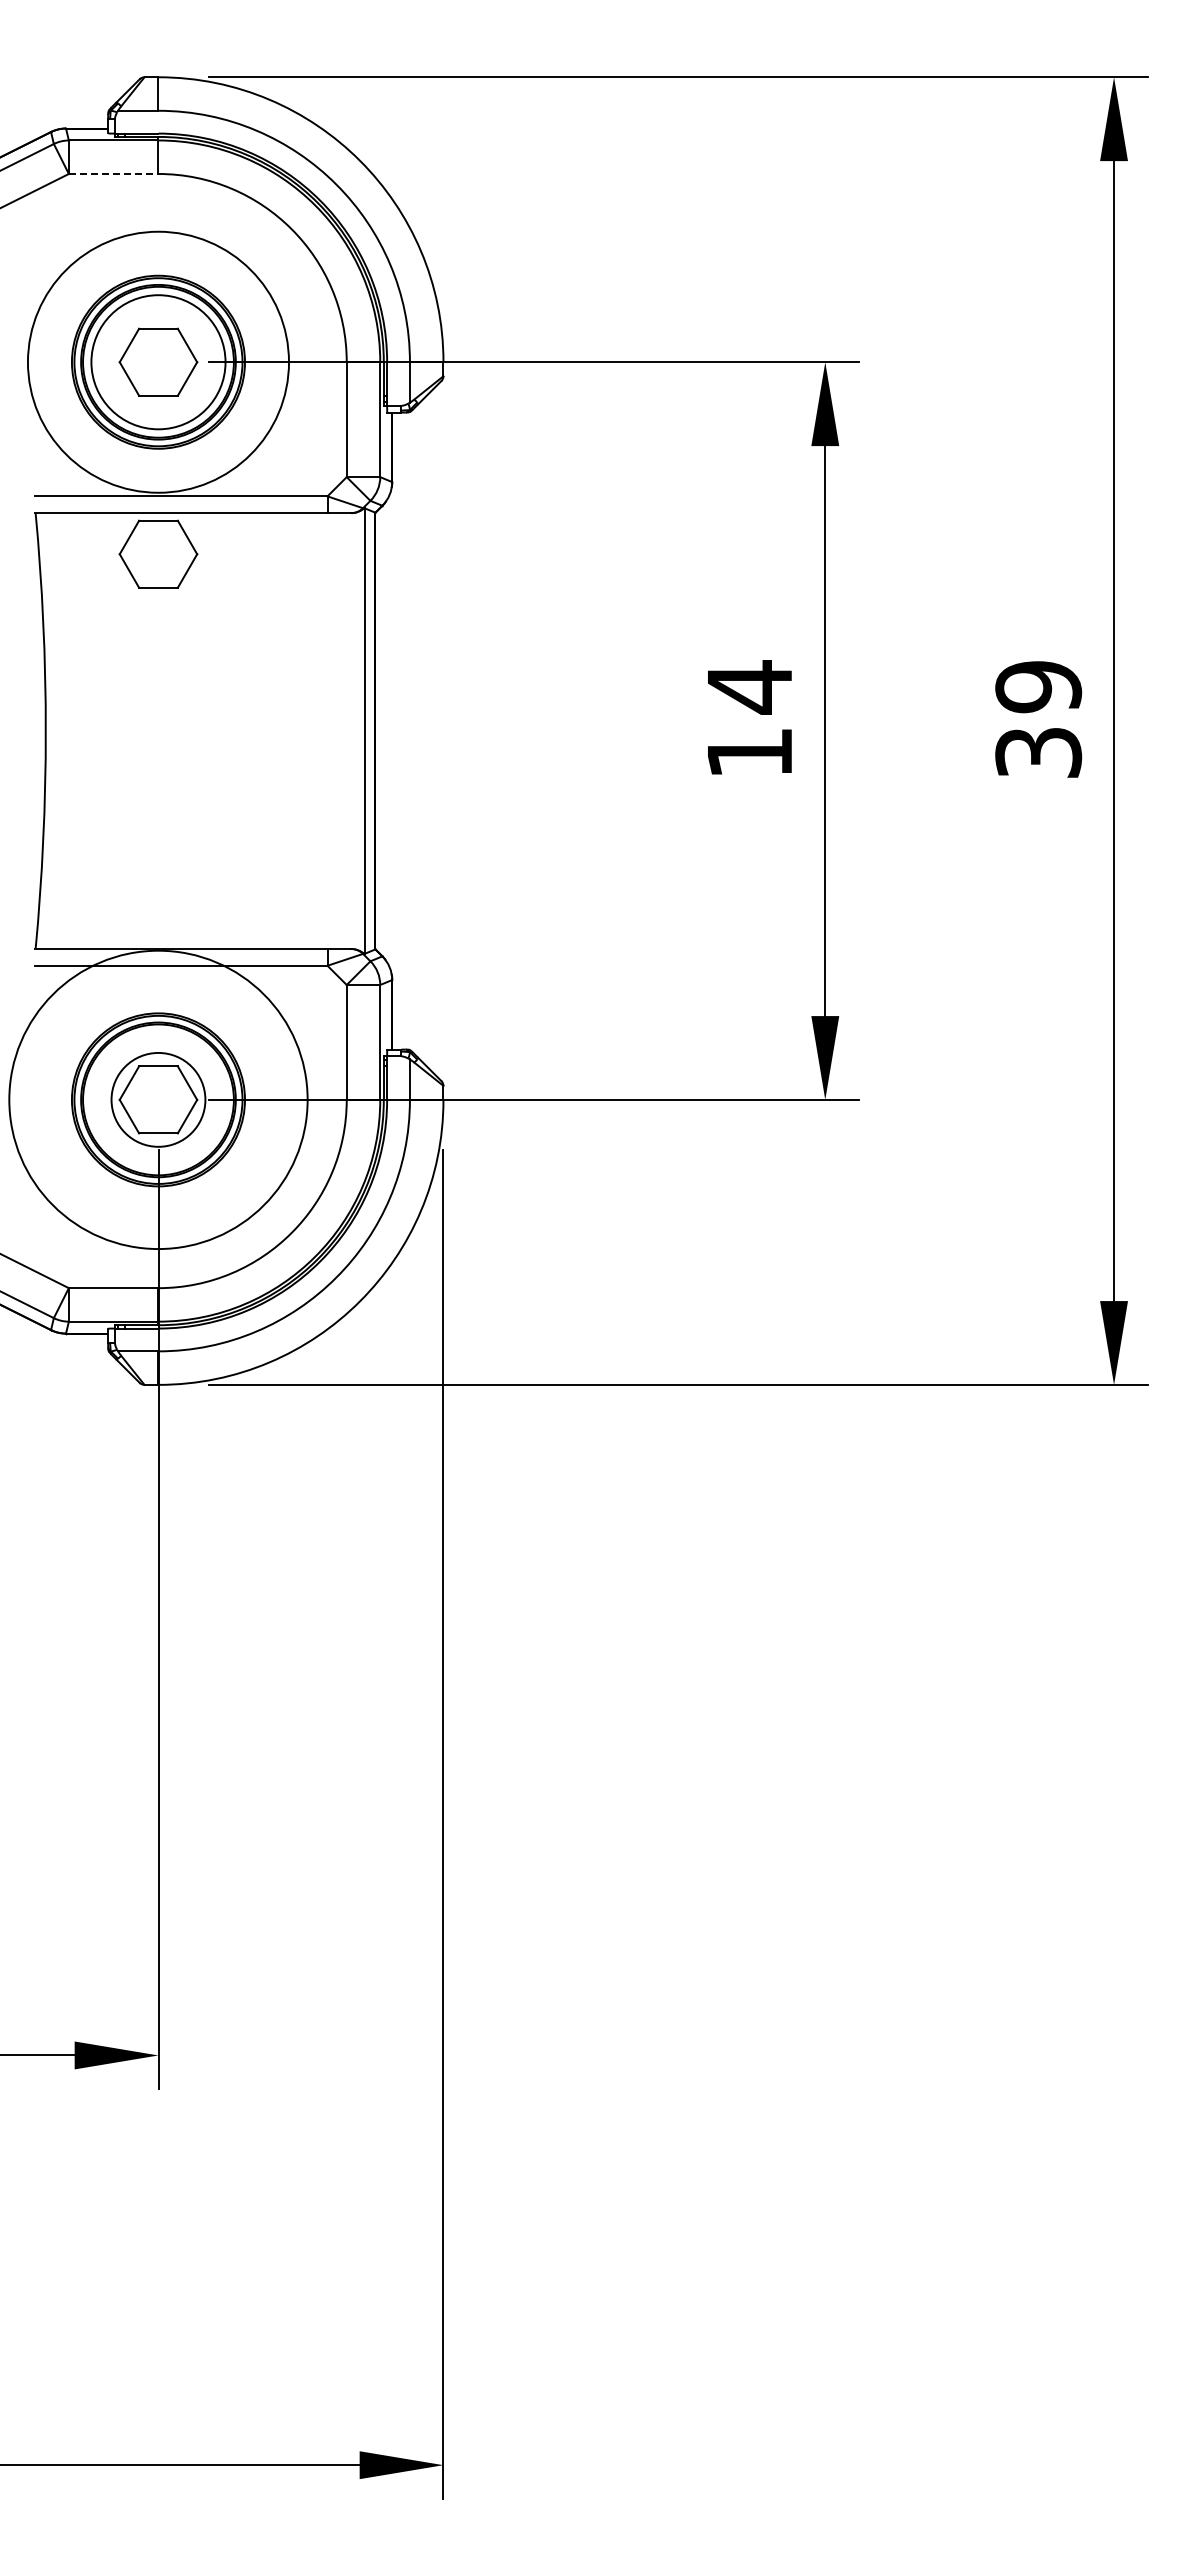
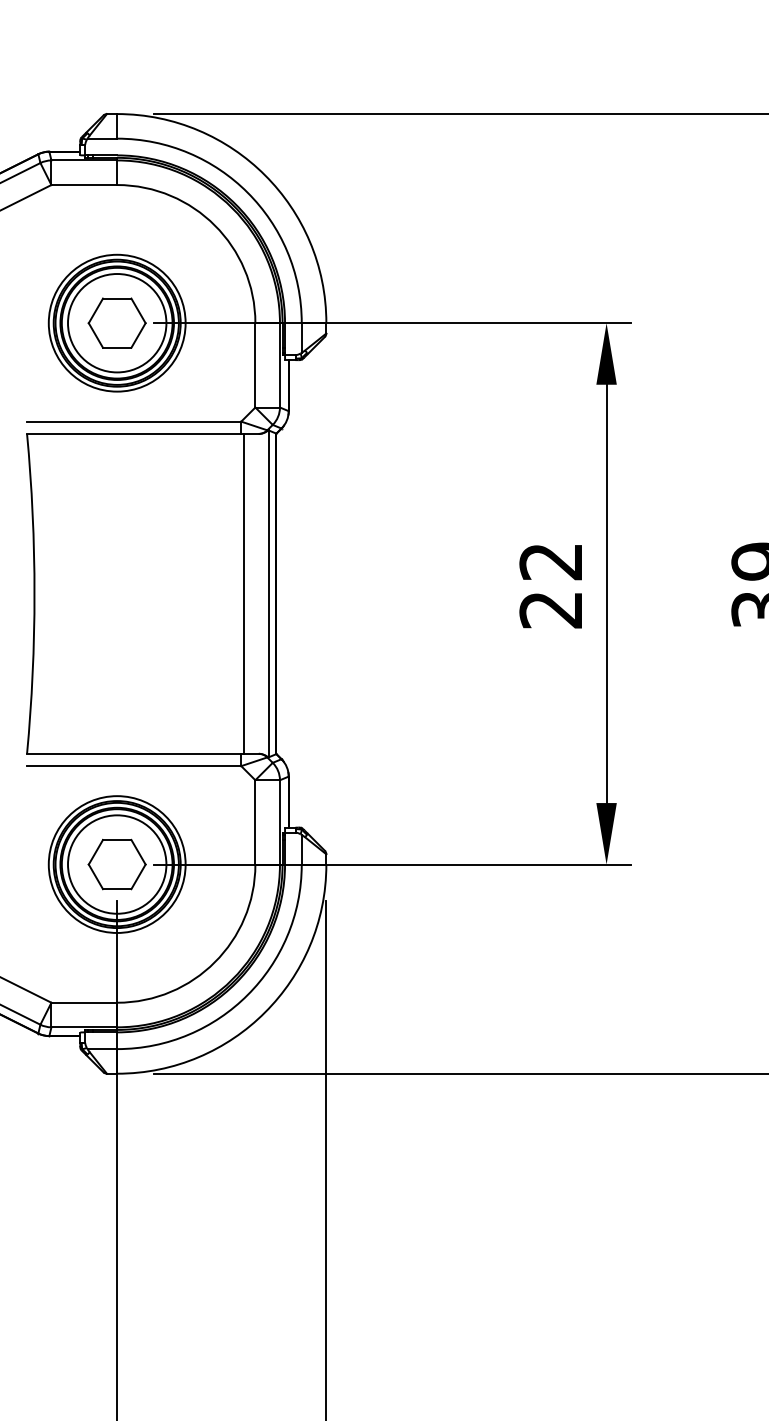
line: (113, 174) -> (84, 185), dashed -> solid
circle: (158, 362) -> (117, 323), size x0.71
part: (158, 553) -> (117, 463), removed
text: (748, 719) -> (550, 585), 14 -> 22
line: (331, 731) -> (244, 594), added
circle: (158, 1099) -> (117, 864), size x0.62
circle: (158, 1099) -> (117, 864), size x1.43

